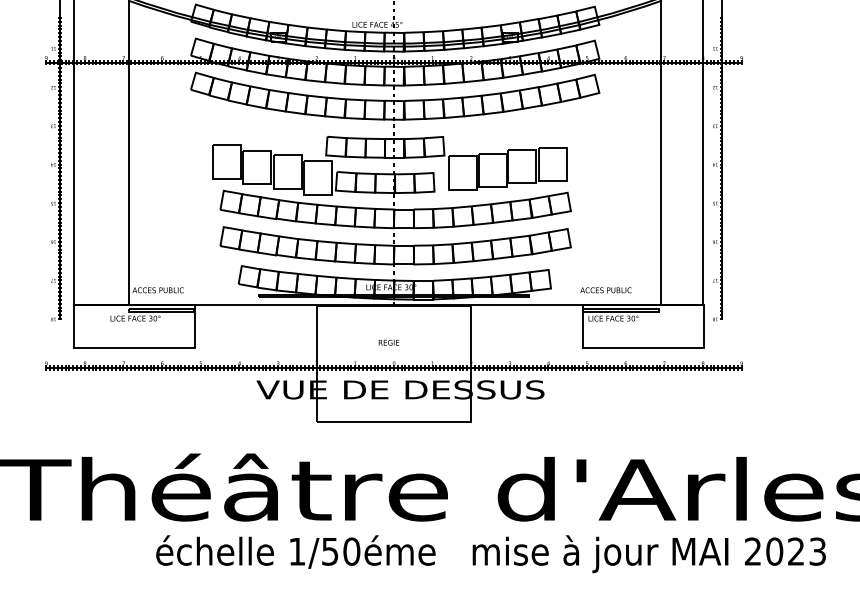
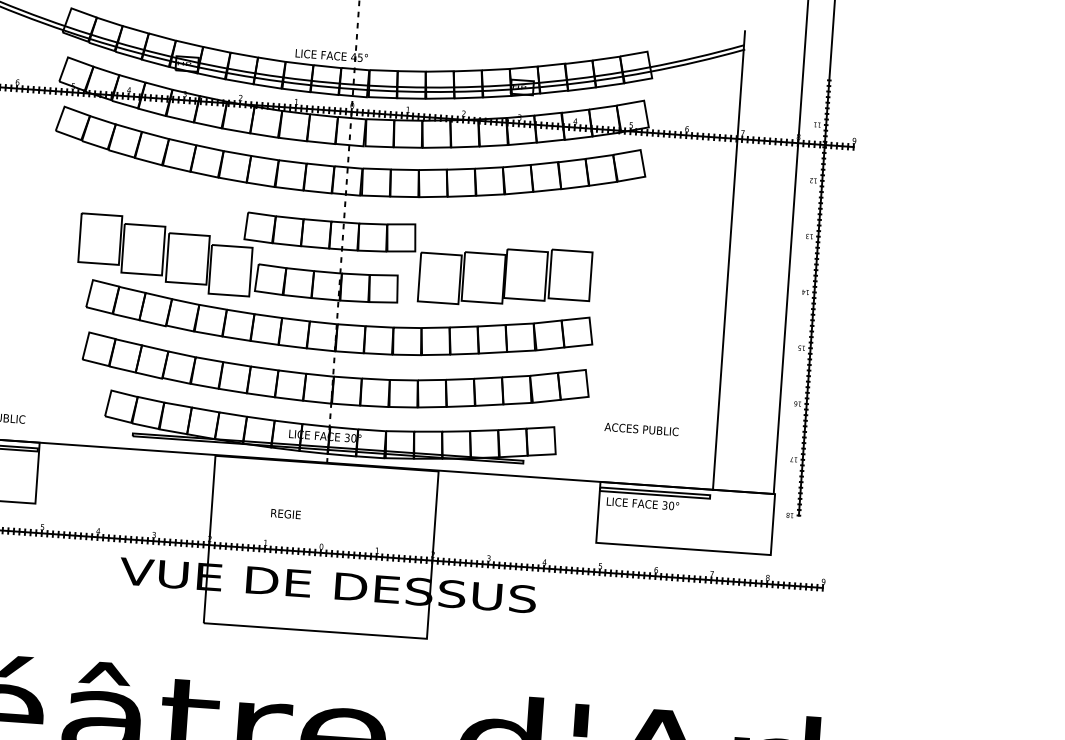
text: (605, 290) -> (640, 429), moved
text: (388, 342) -> (285, 513), moved

